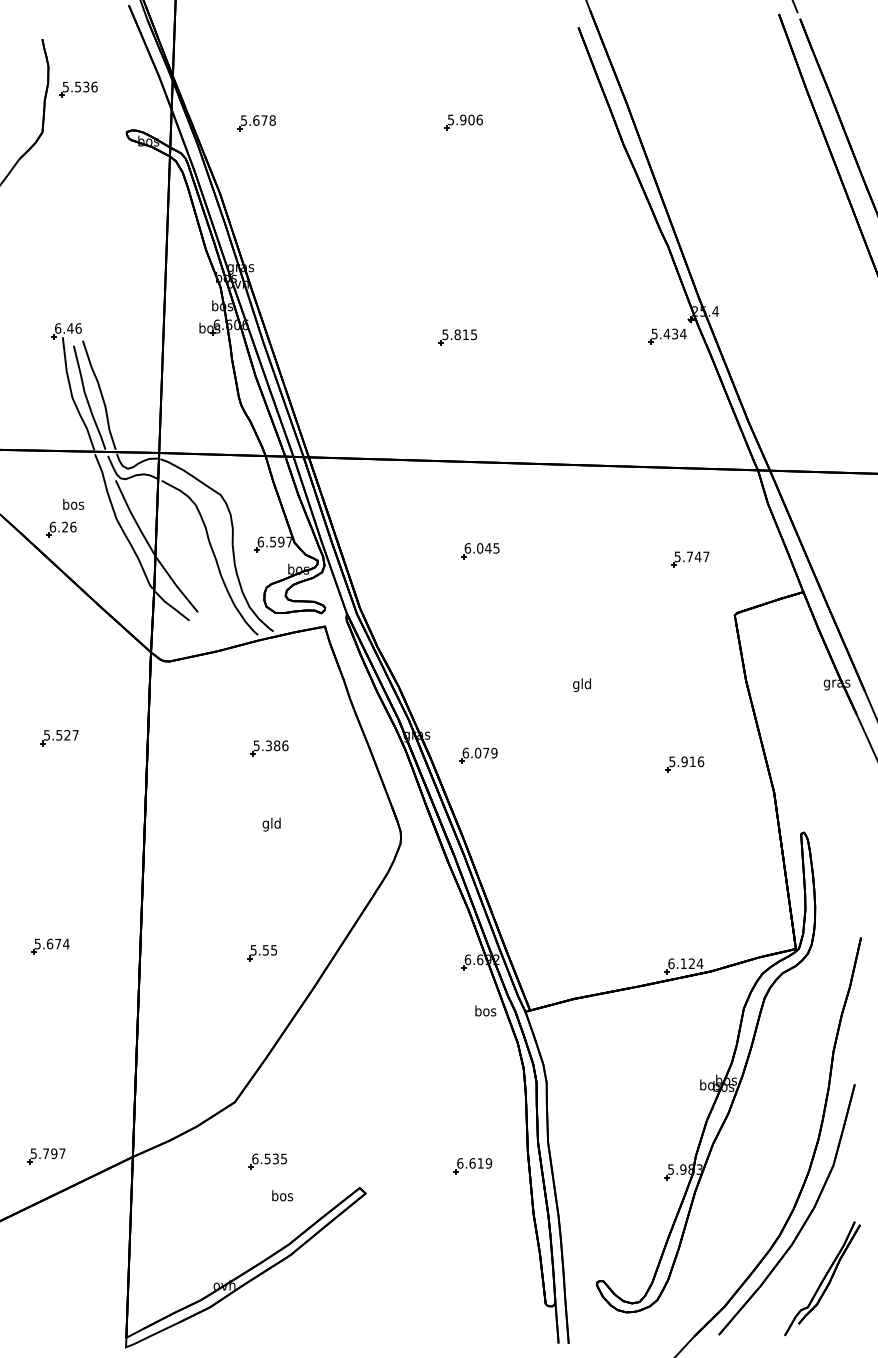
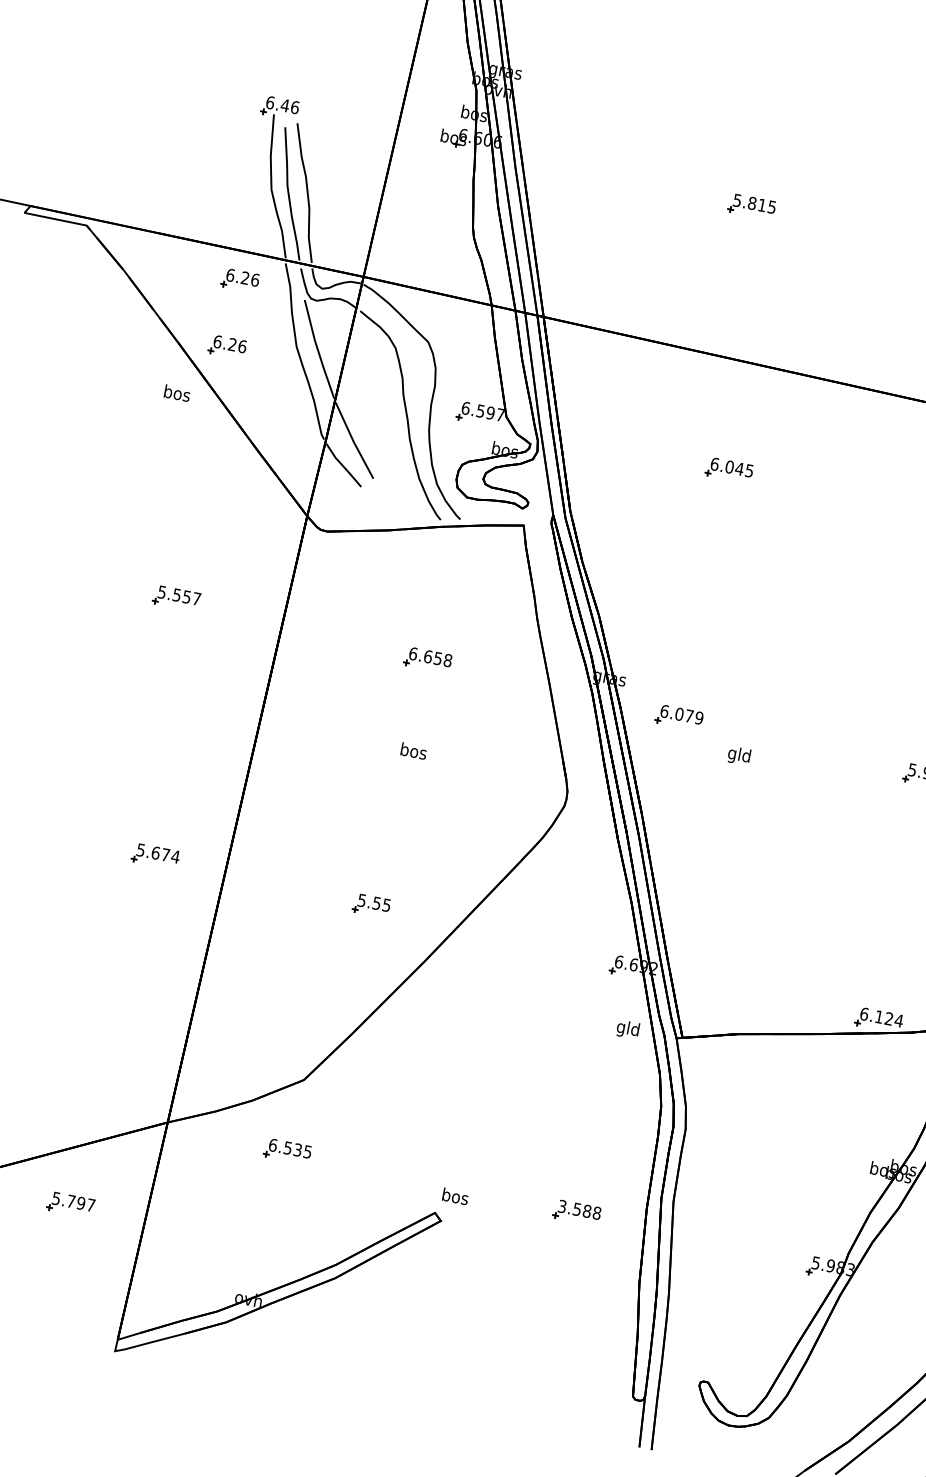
part: (61, 474) -> (240, 280), added
text: (73, 503) -> (177, 392), moved
text: (581, 684) -> (738, 755), moved
text: (67, 735) -> (186, 597), 5.527 -> 5.557
text: (270, 745) -> (430, 656), 5.386 -> 6.658
text: (271, 824) -> (412, 752), gld -> bos
part: (50, 946) -> (155, 856), moved
text: (485, 1012) -> (628, 1029), bos -> gld
part: (46, 1156) -> (71, 1204), moved
part: (267, 1161) -> (287, 1151), moved
text: (474, 1163) -> (579, 1209), 6.619 -> 3.588
text: (282, 1195) -> (455, 1196), moved

